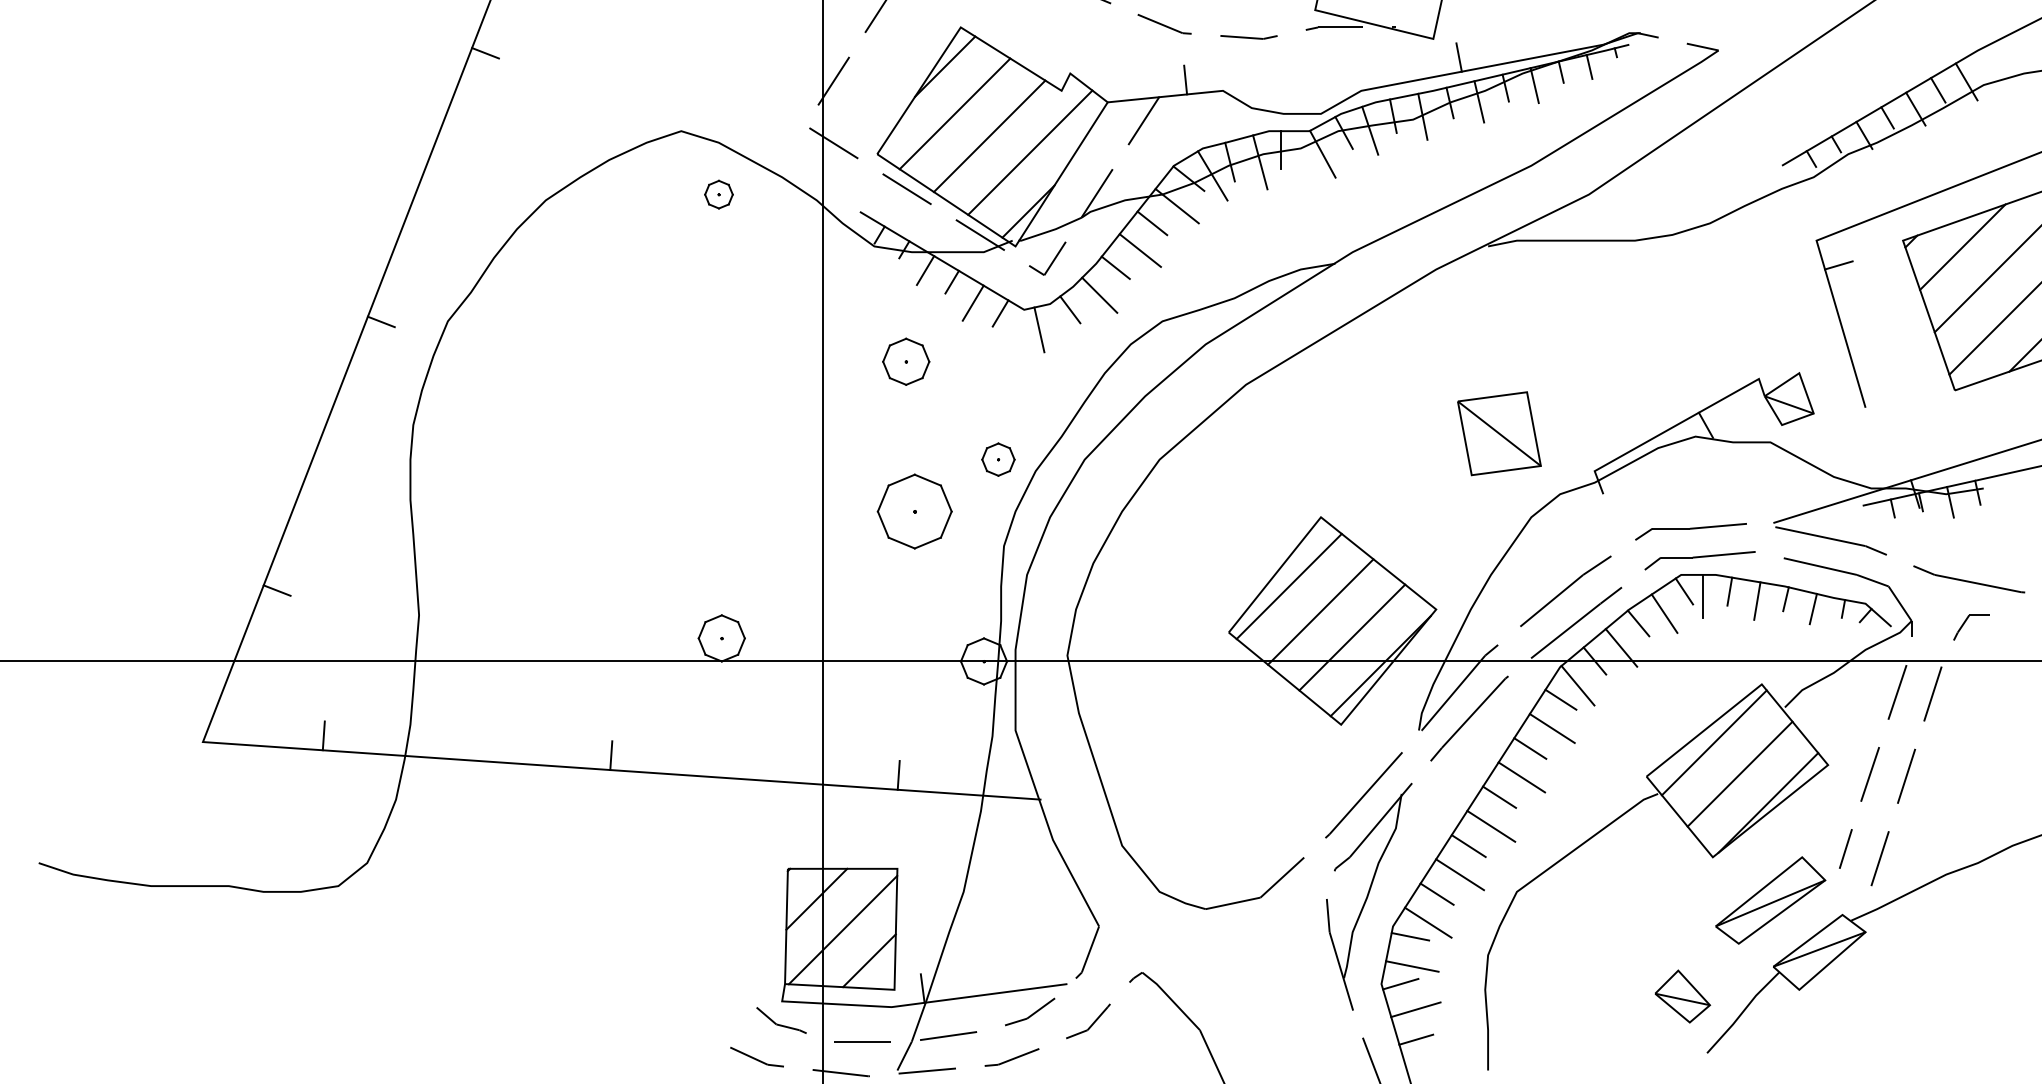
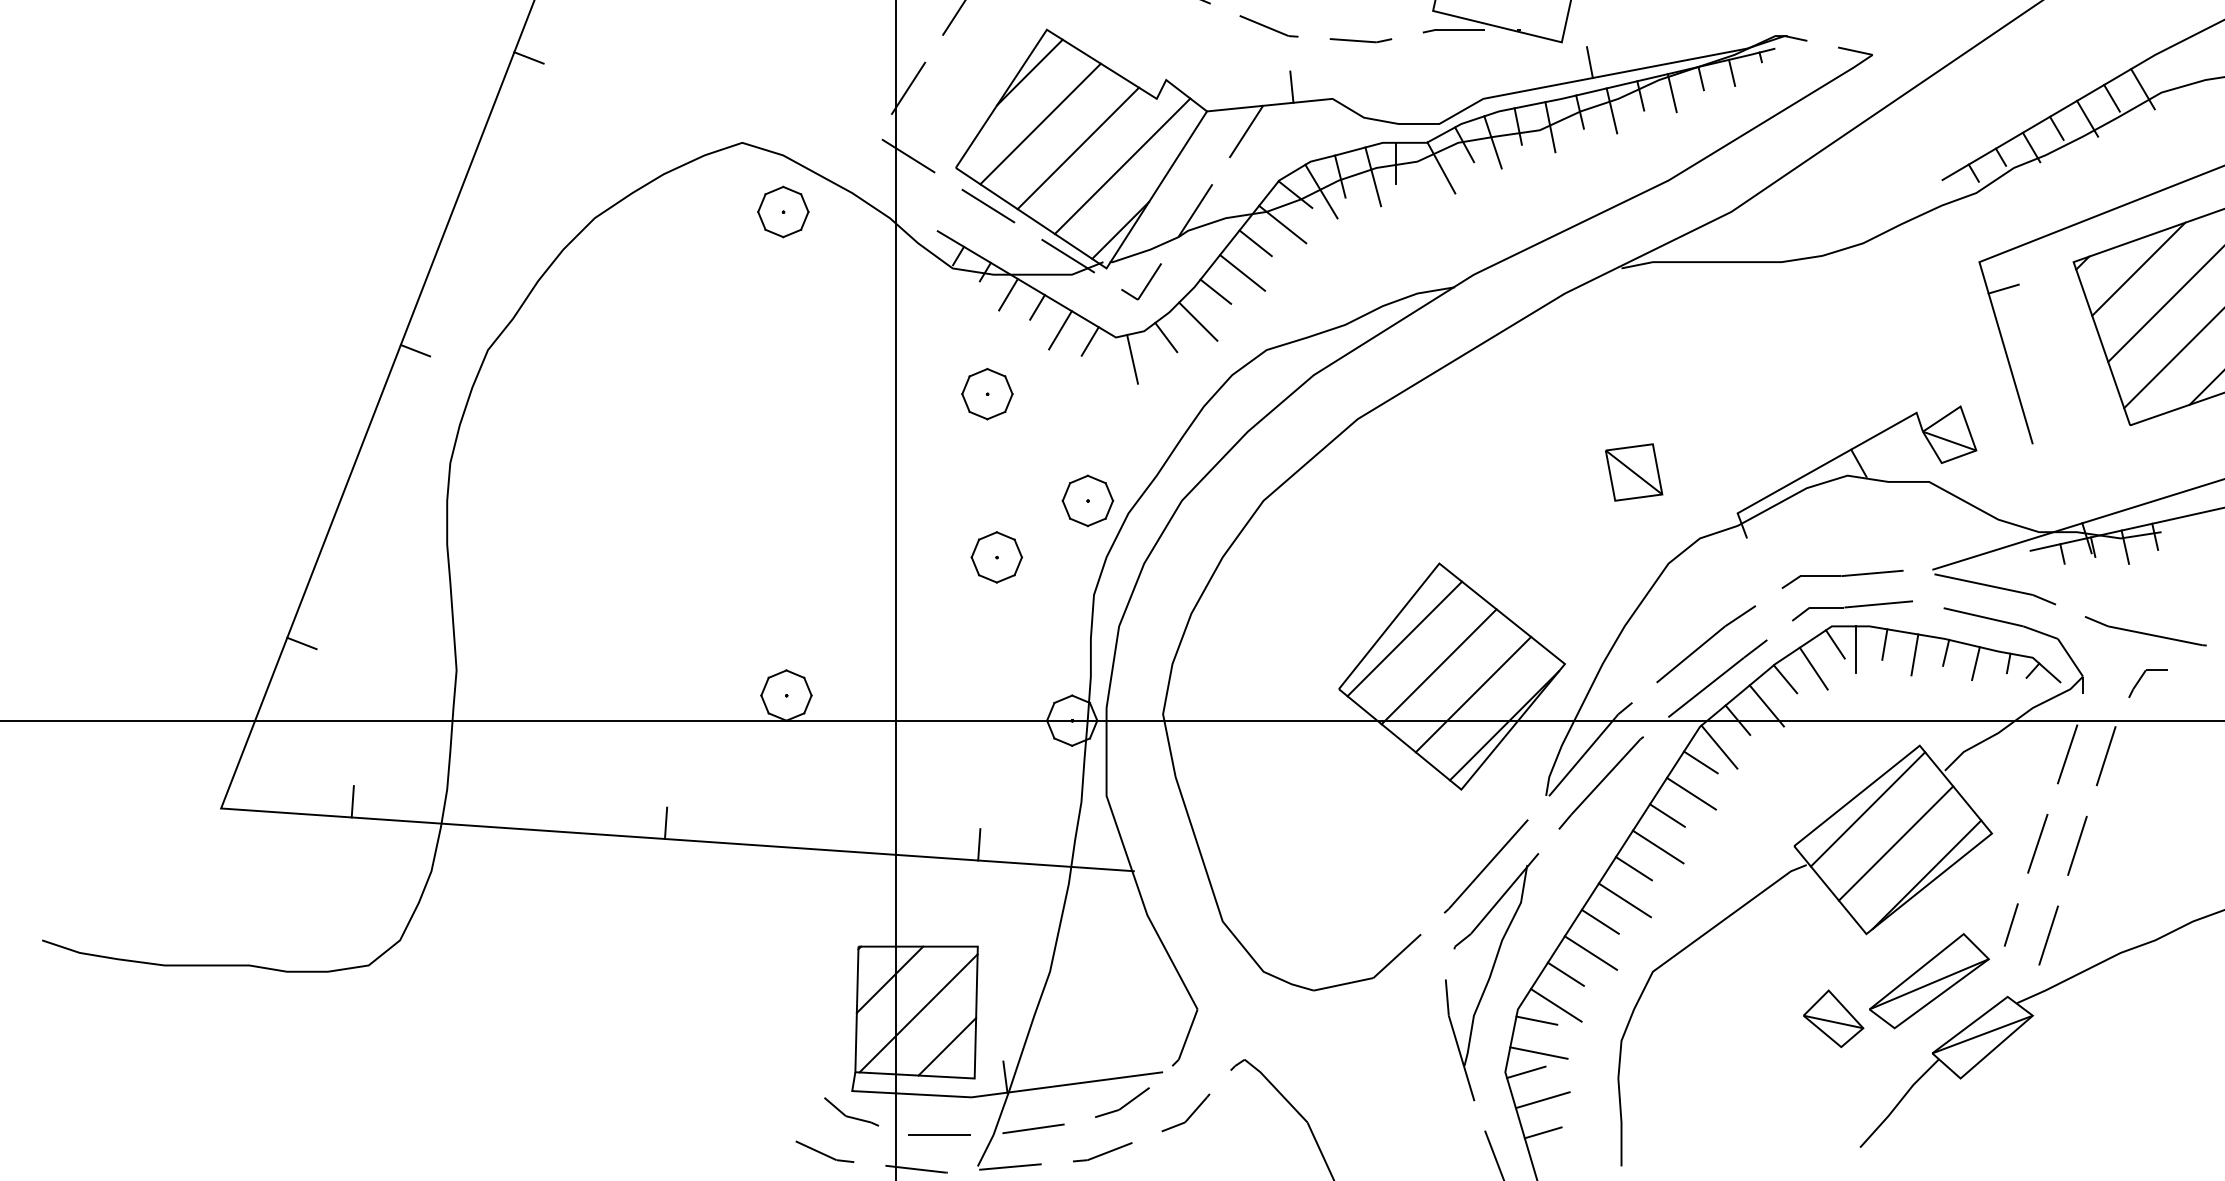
part: (719, 194) -> (783, 211), size x1.67
part: (1500, 433) -> (1634, 472), size x0.62
part: (998, 459) -> (1087, 500), size x1.43
part: (914, 511) -> (996, 557), size x0.62
part: (1682, 996) -> (1833, 1018), moved

